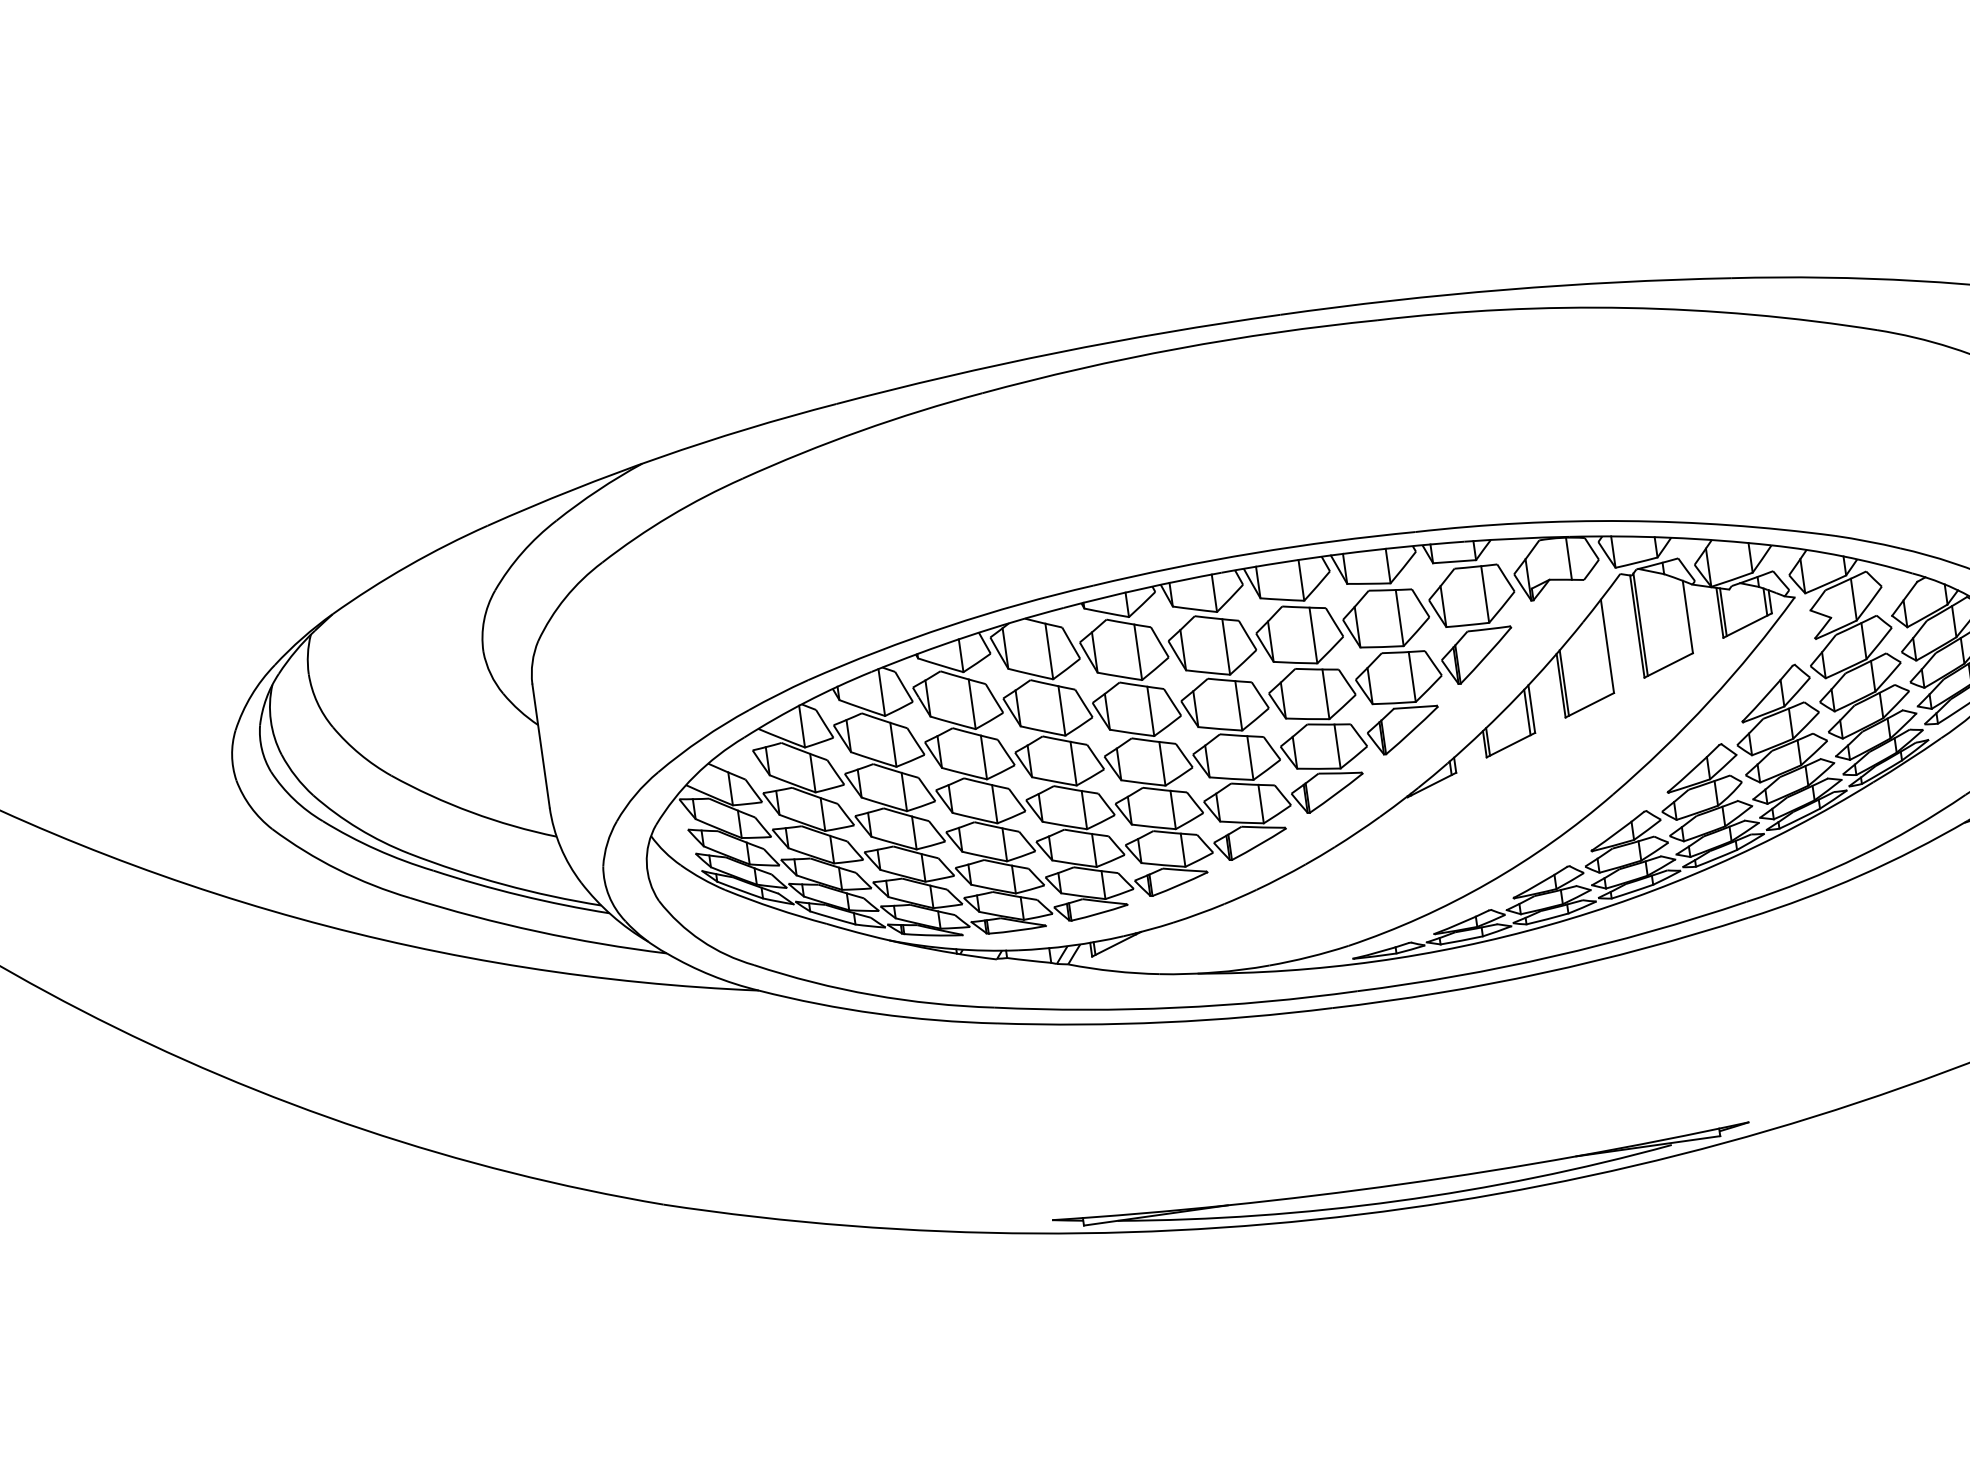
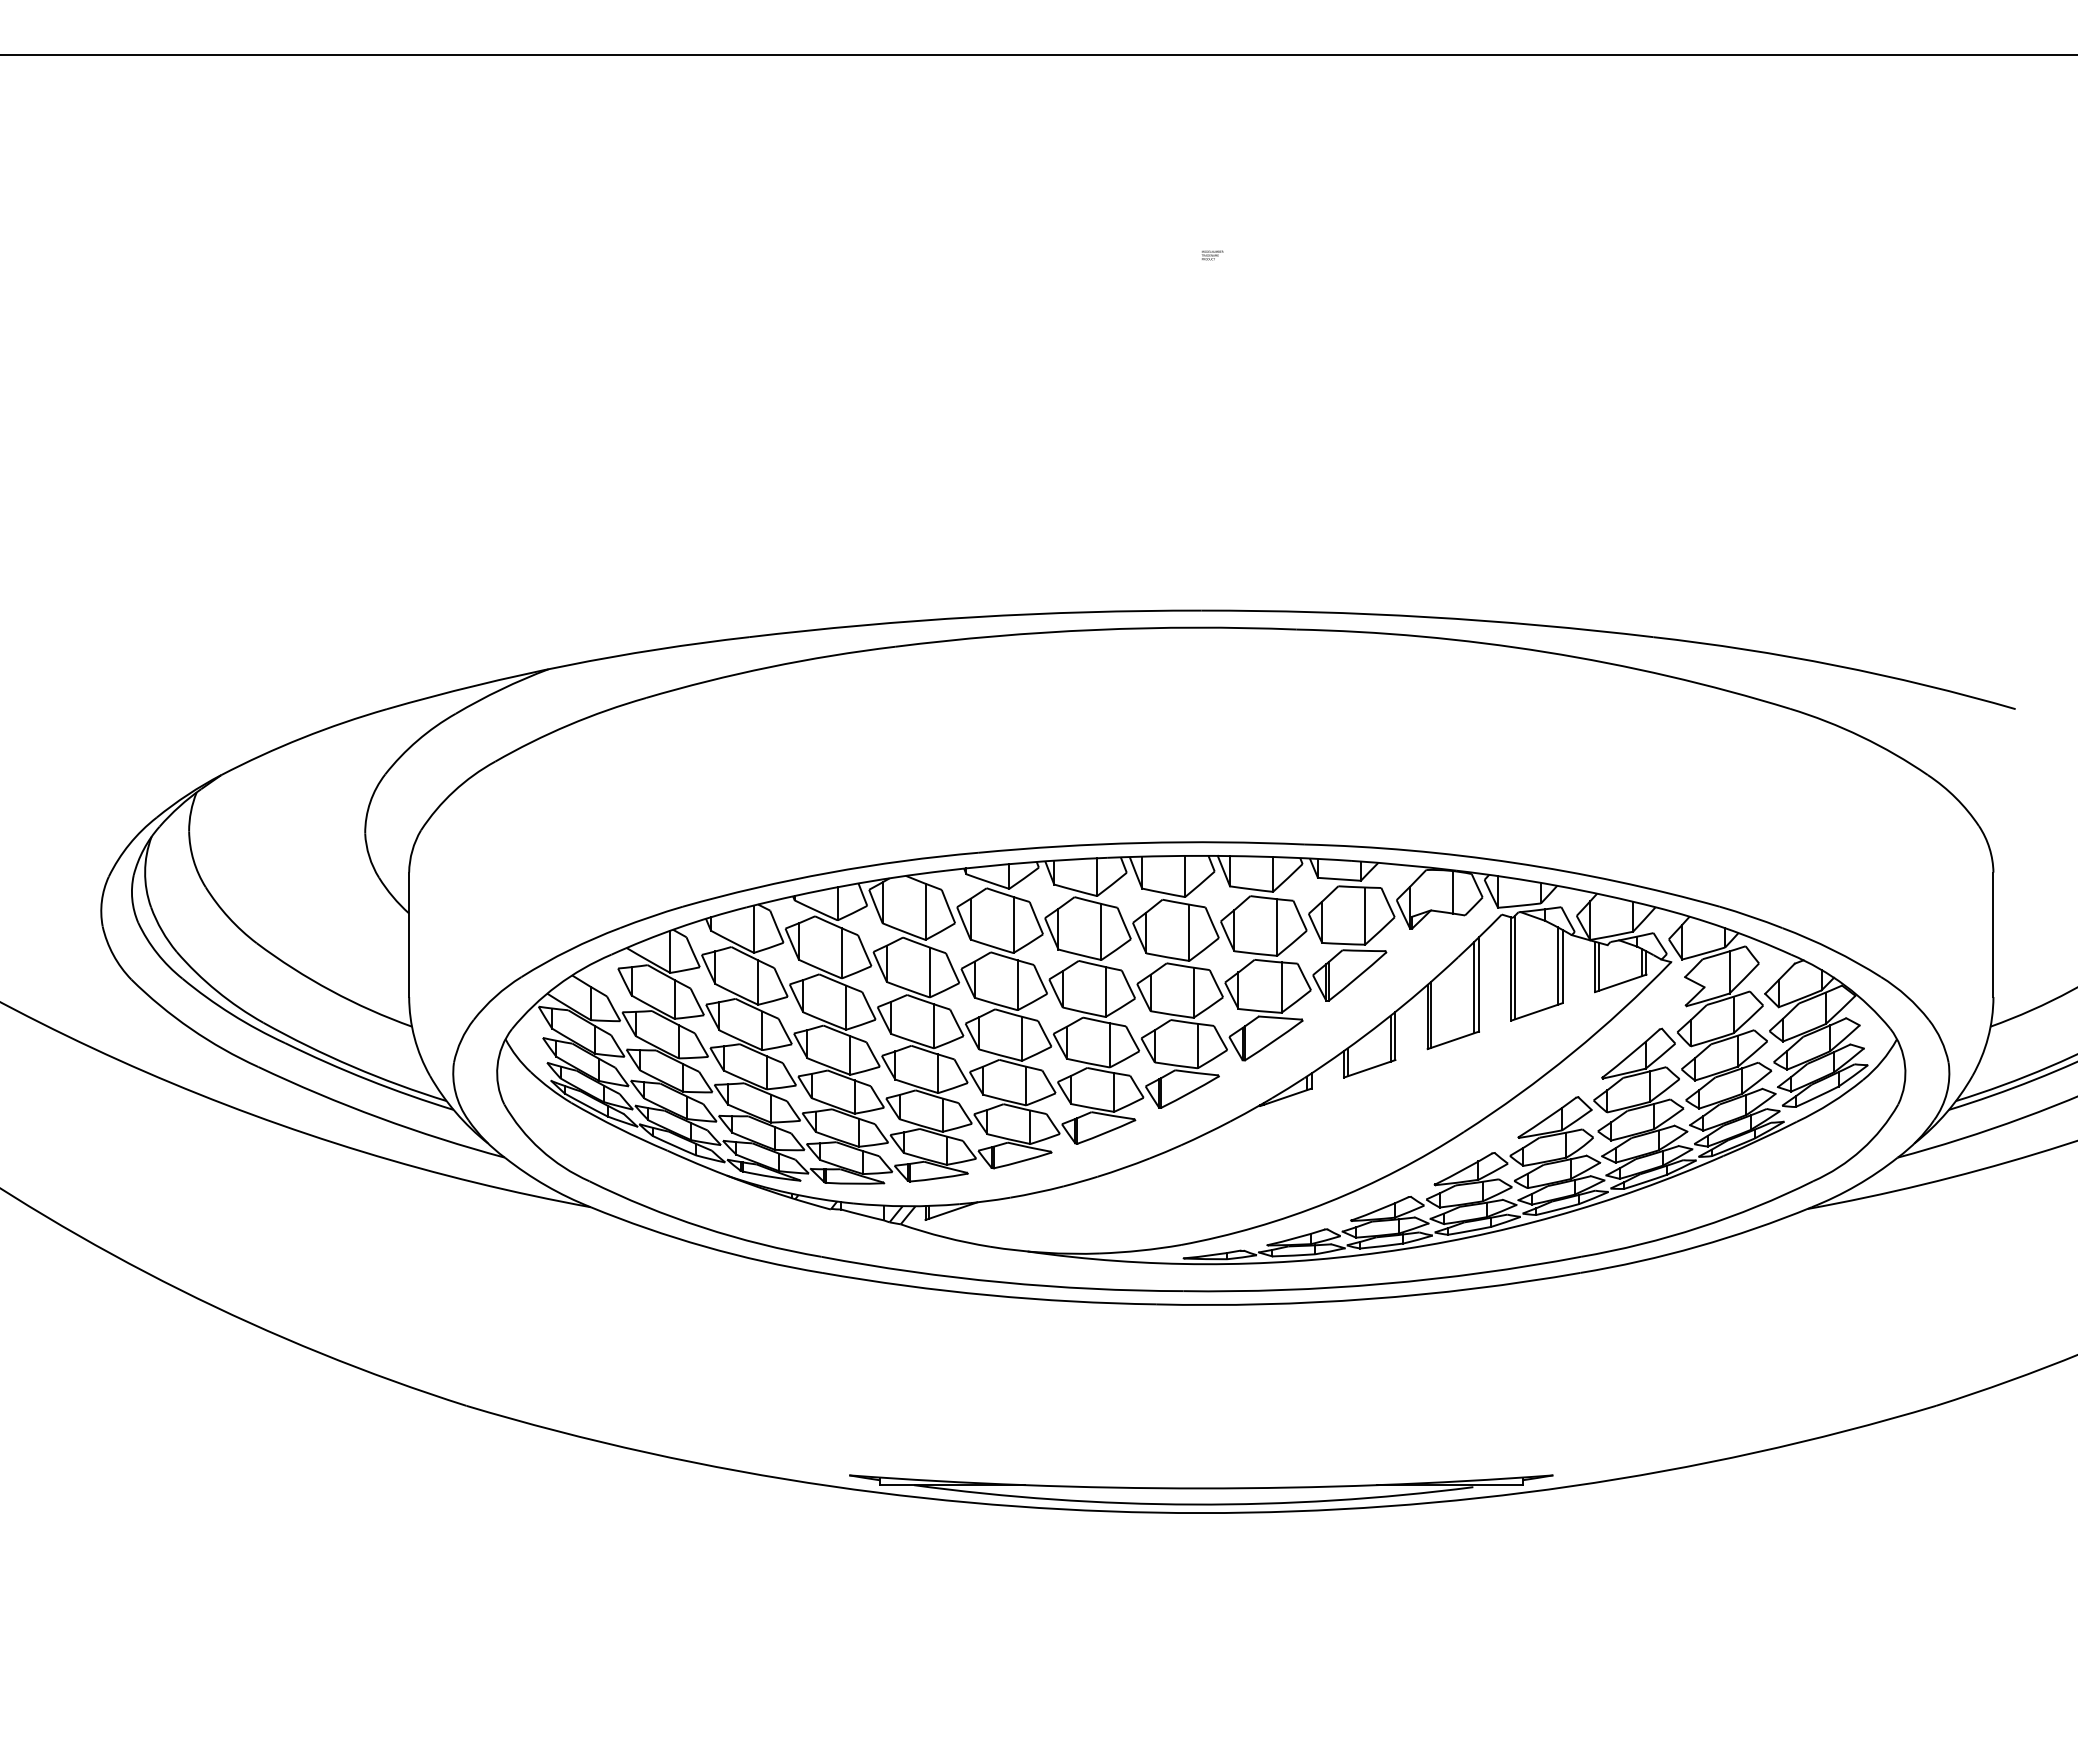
line: (1682, 616) -> (1557, 965), added
line: (1603, 650) -> (1474, 987), added

